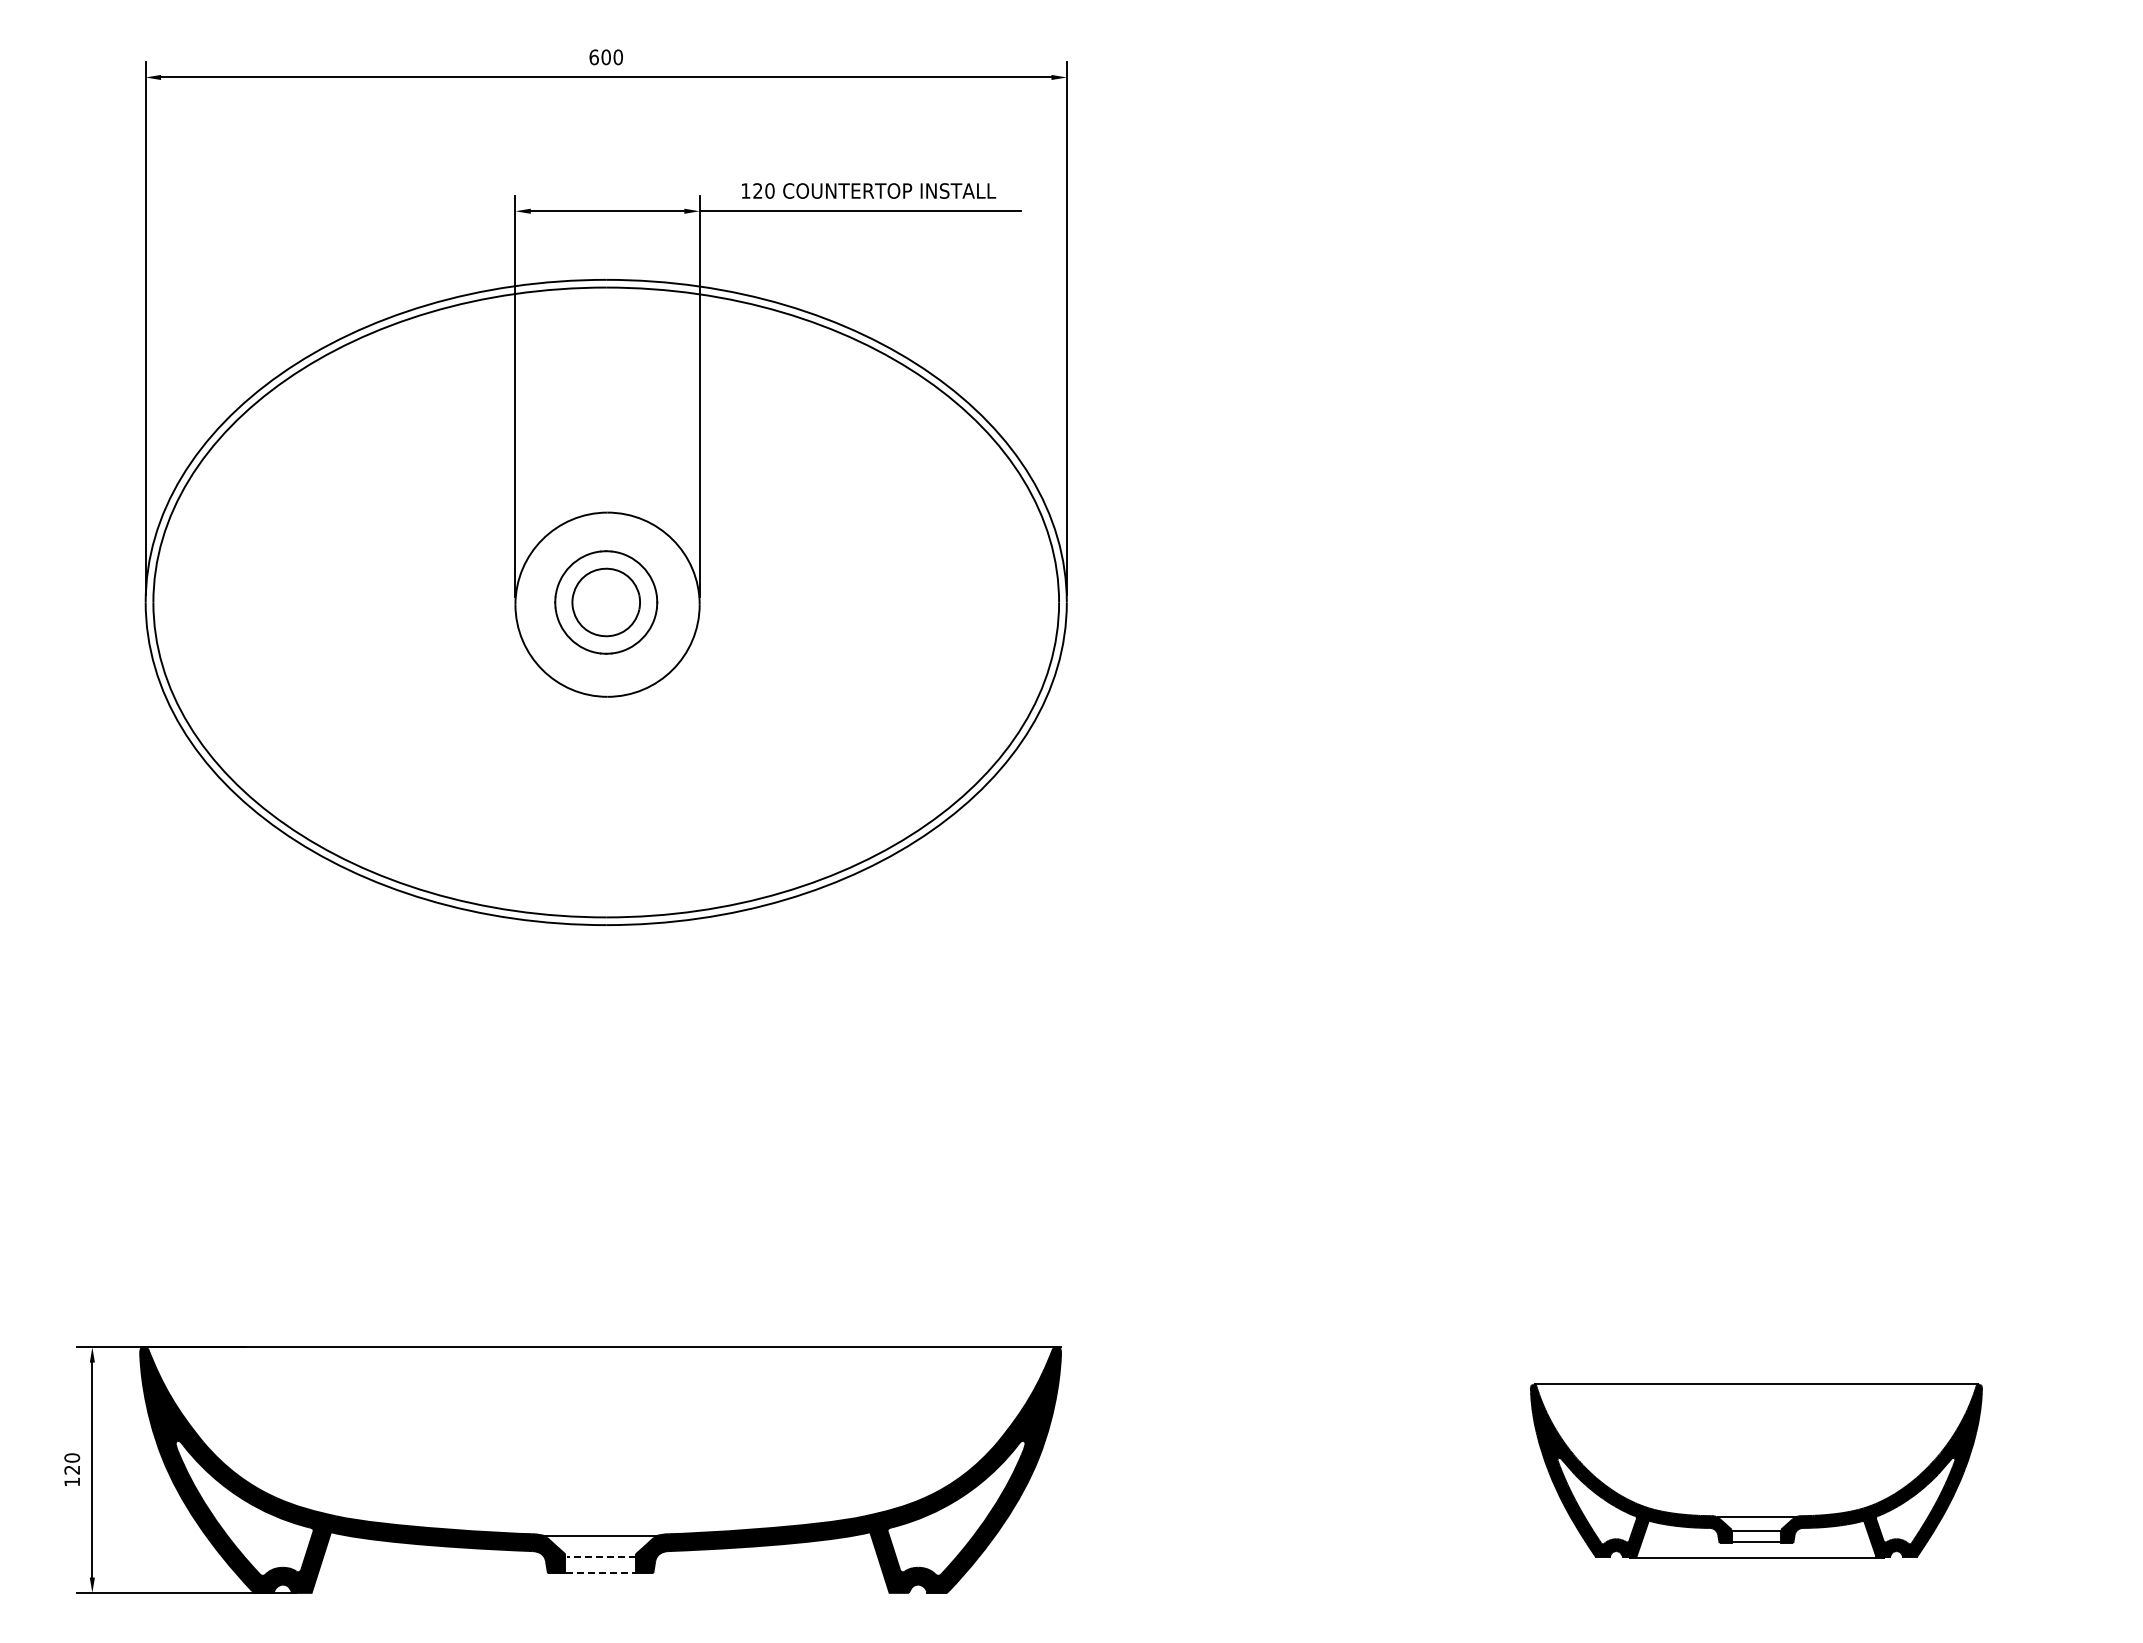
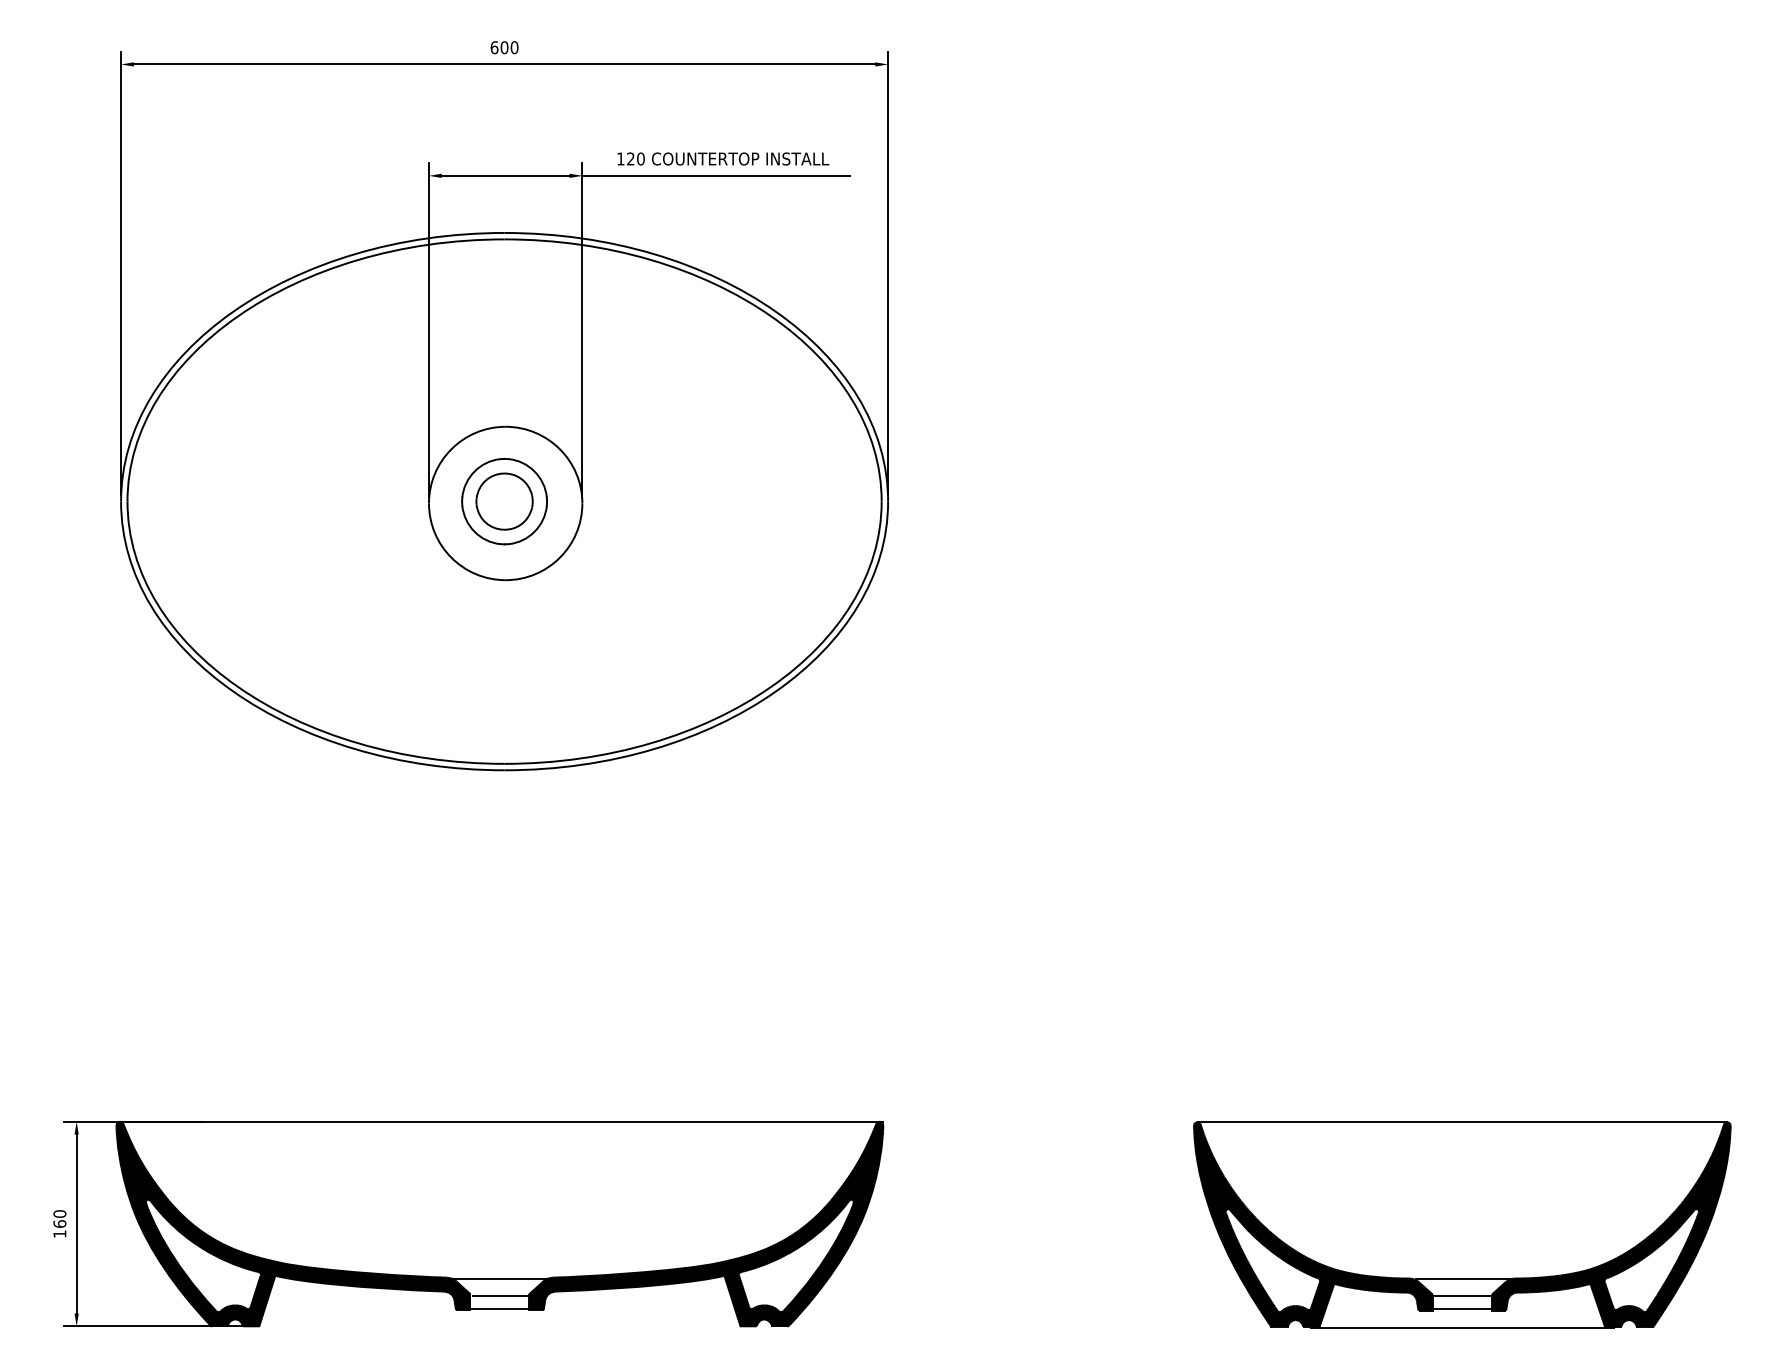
text: (72, 1469) -> (60, 1223), 120 -> 160
part: (1756, 1470) -> (1462, 1224), size x1.43
line: (601, 1557) -> (500, 1296), dashed -> solid
line: (601, 1572) -> (500, 1309), dashed -> solid

